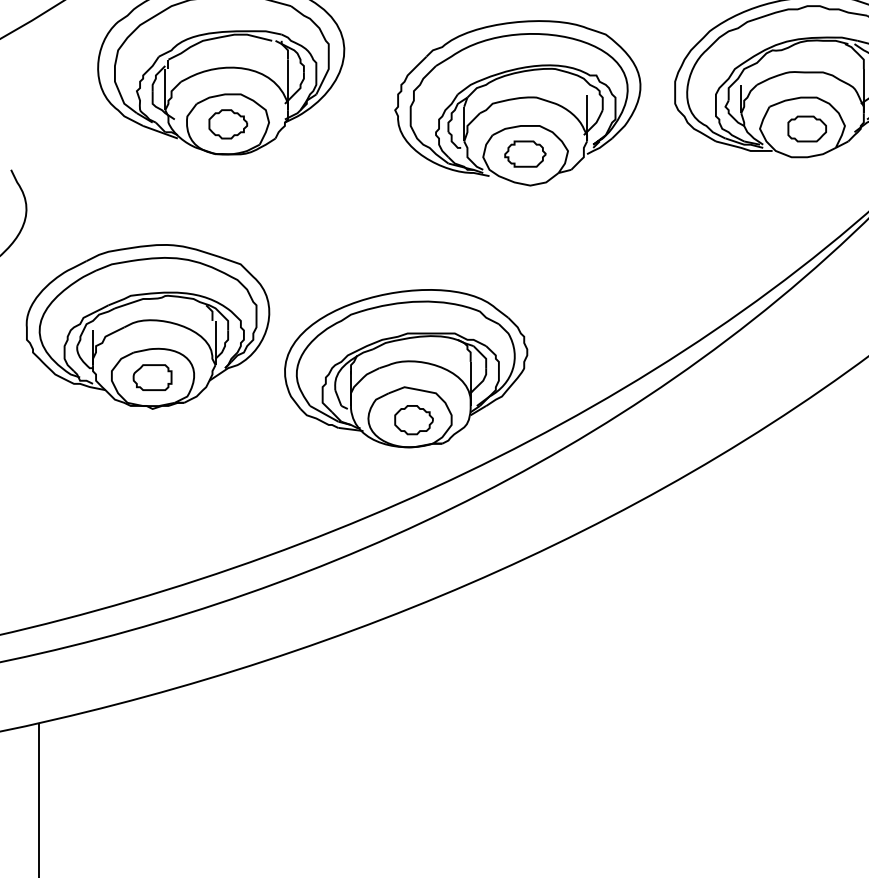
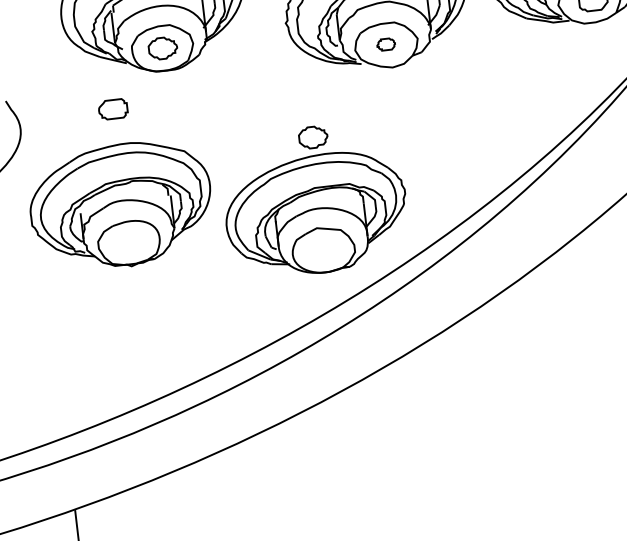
part: (525, 153) -> (386, 44), size x0.6
part: (152, 377) -> (113, 109), moved
part: (413, 420) -> (312, 137), moved

